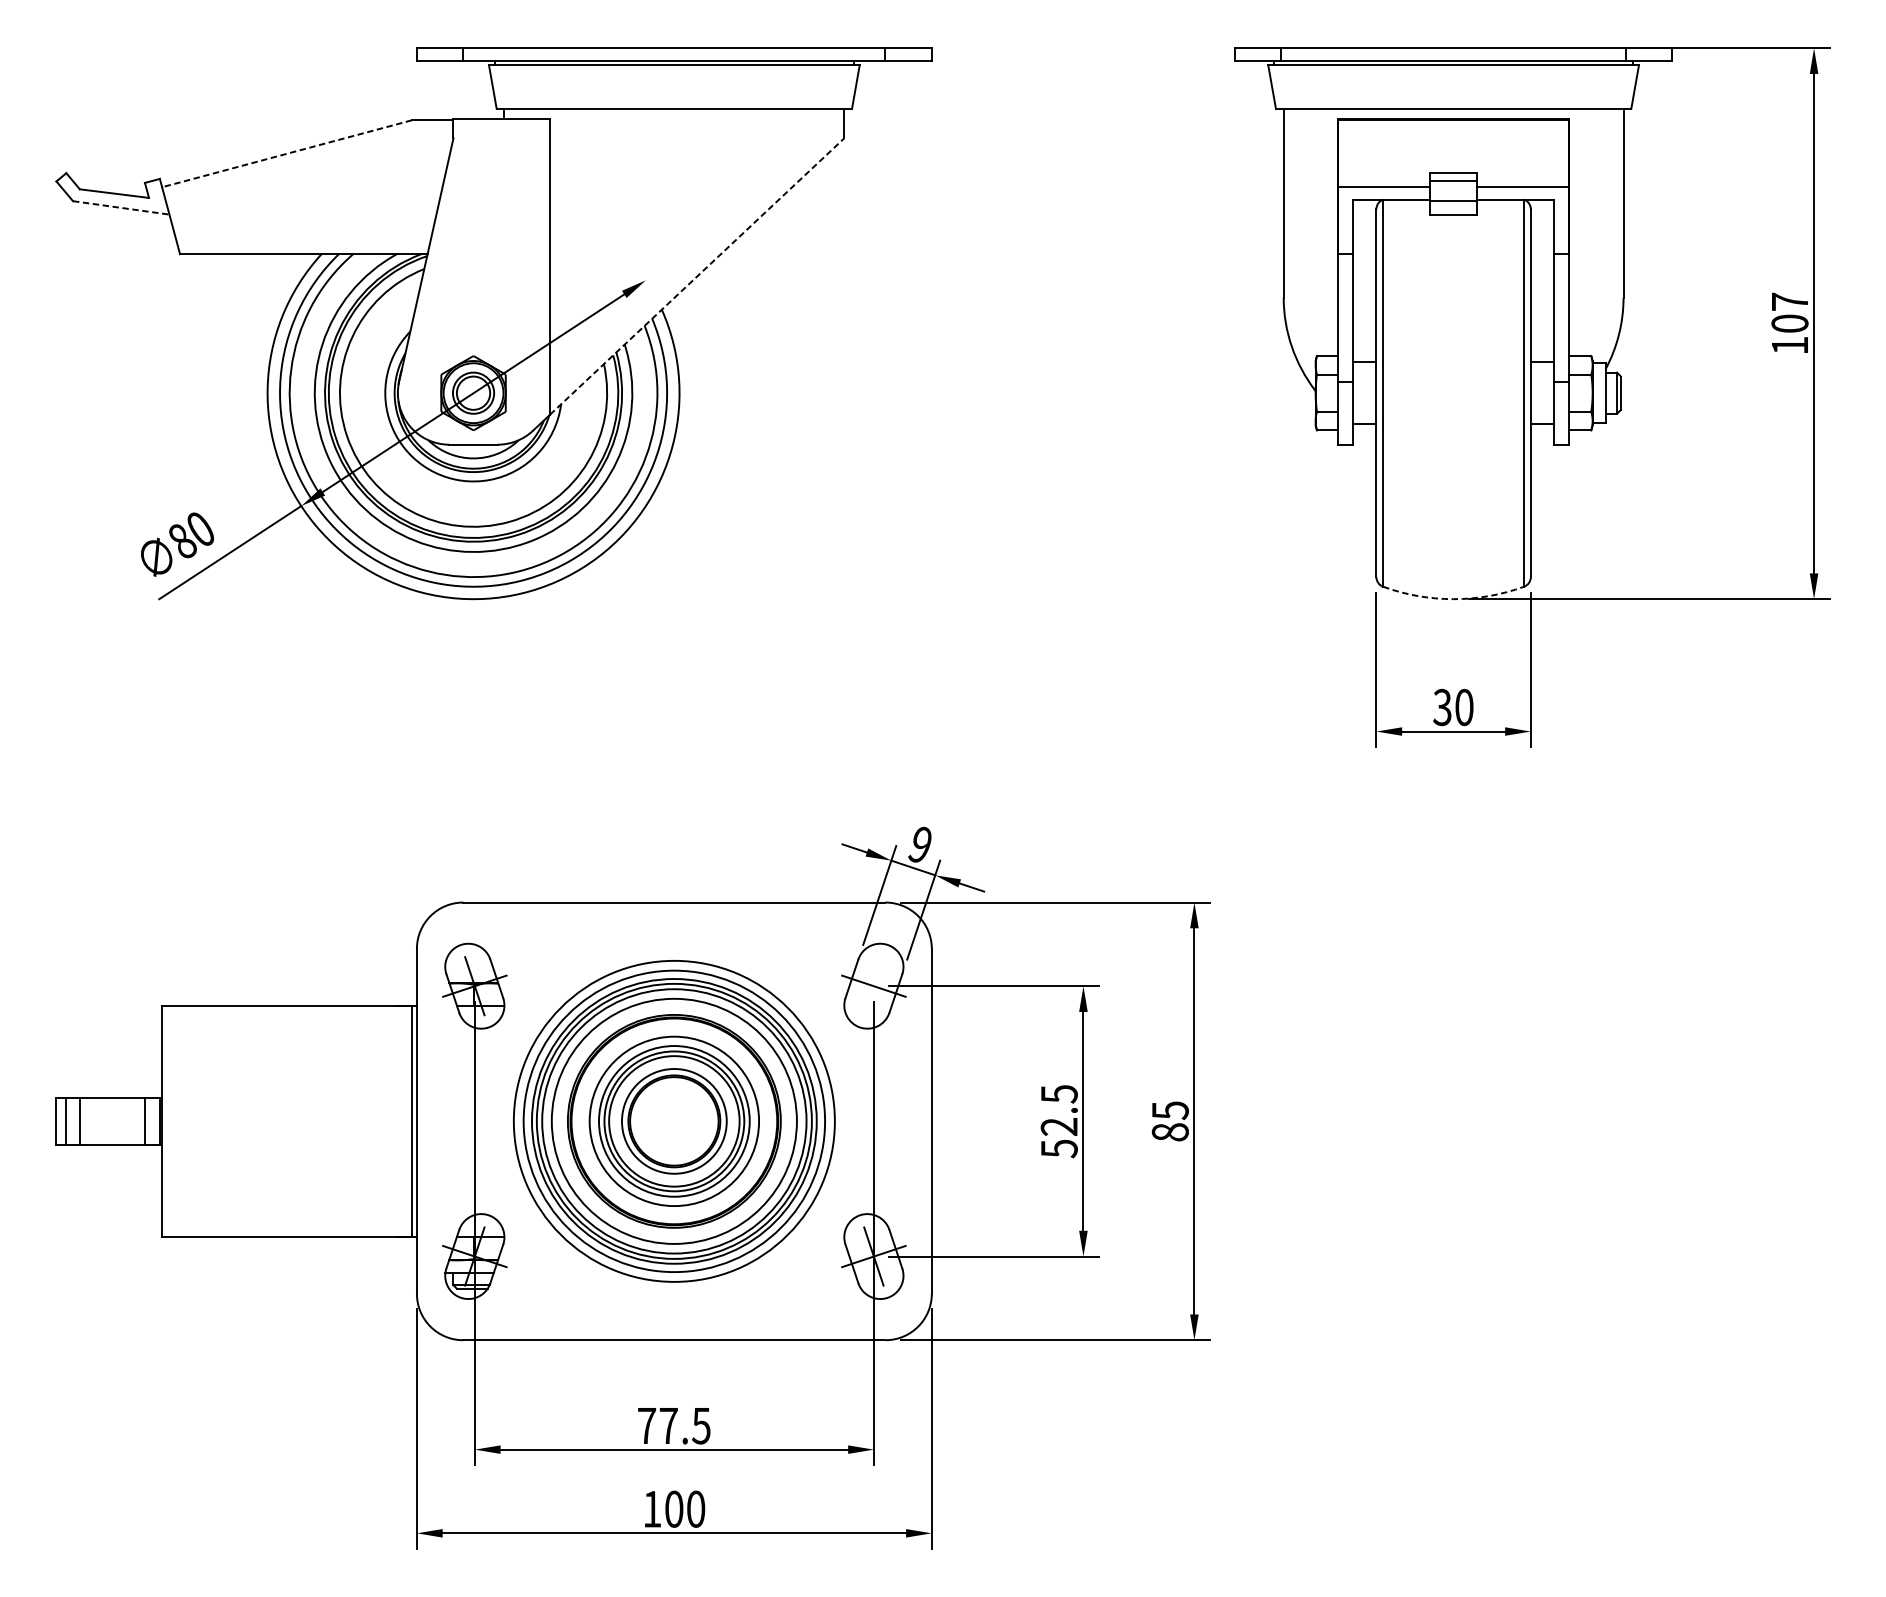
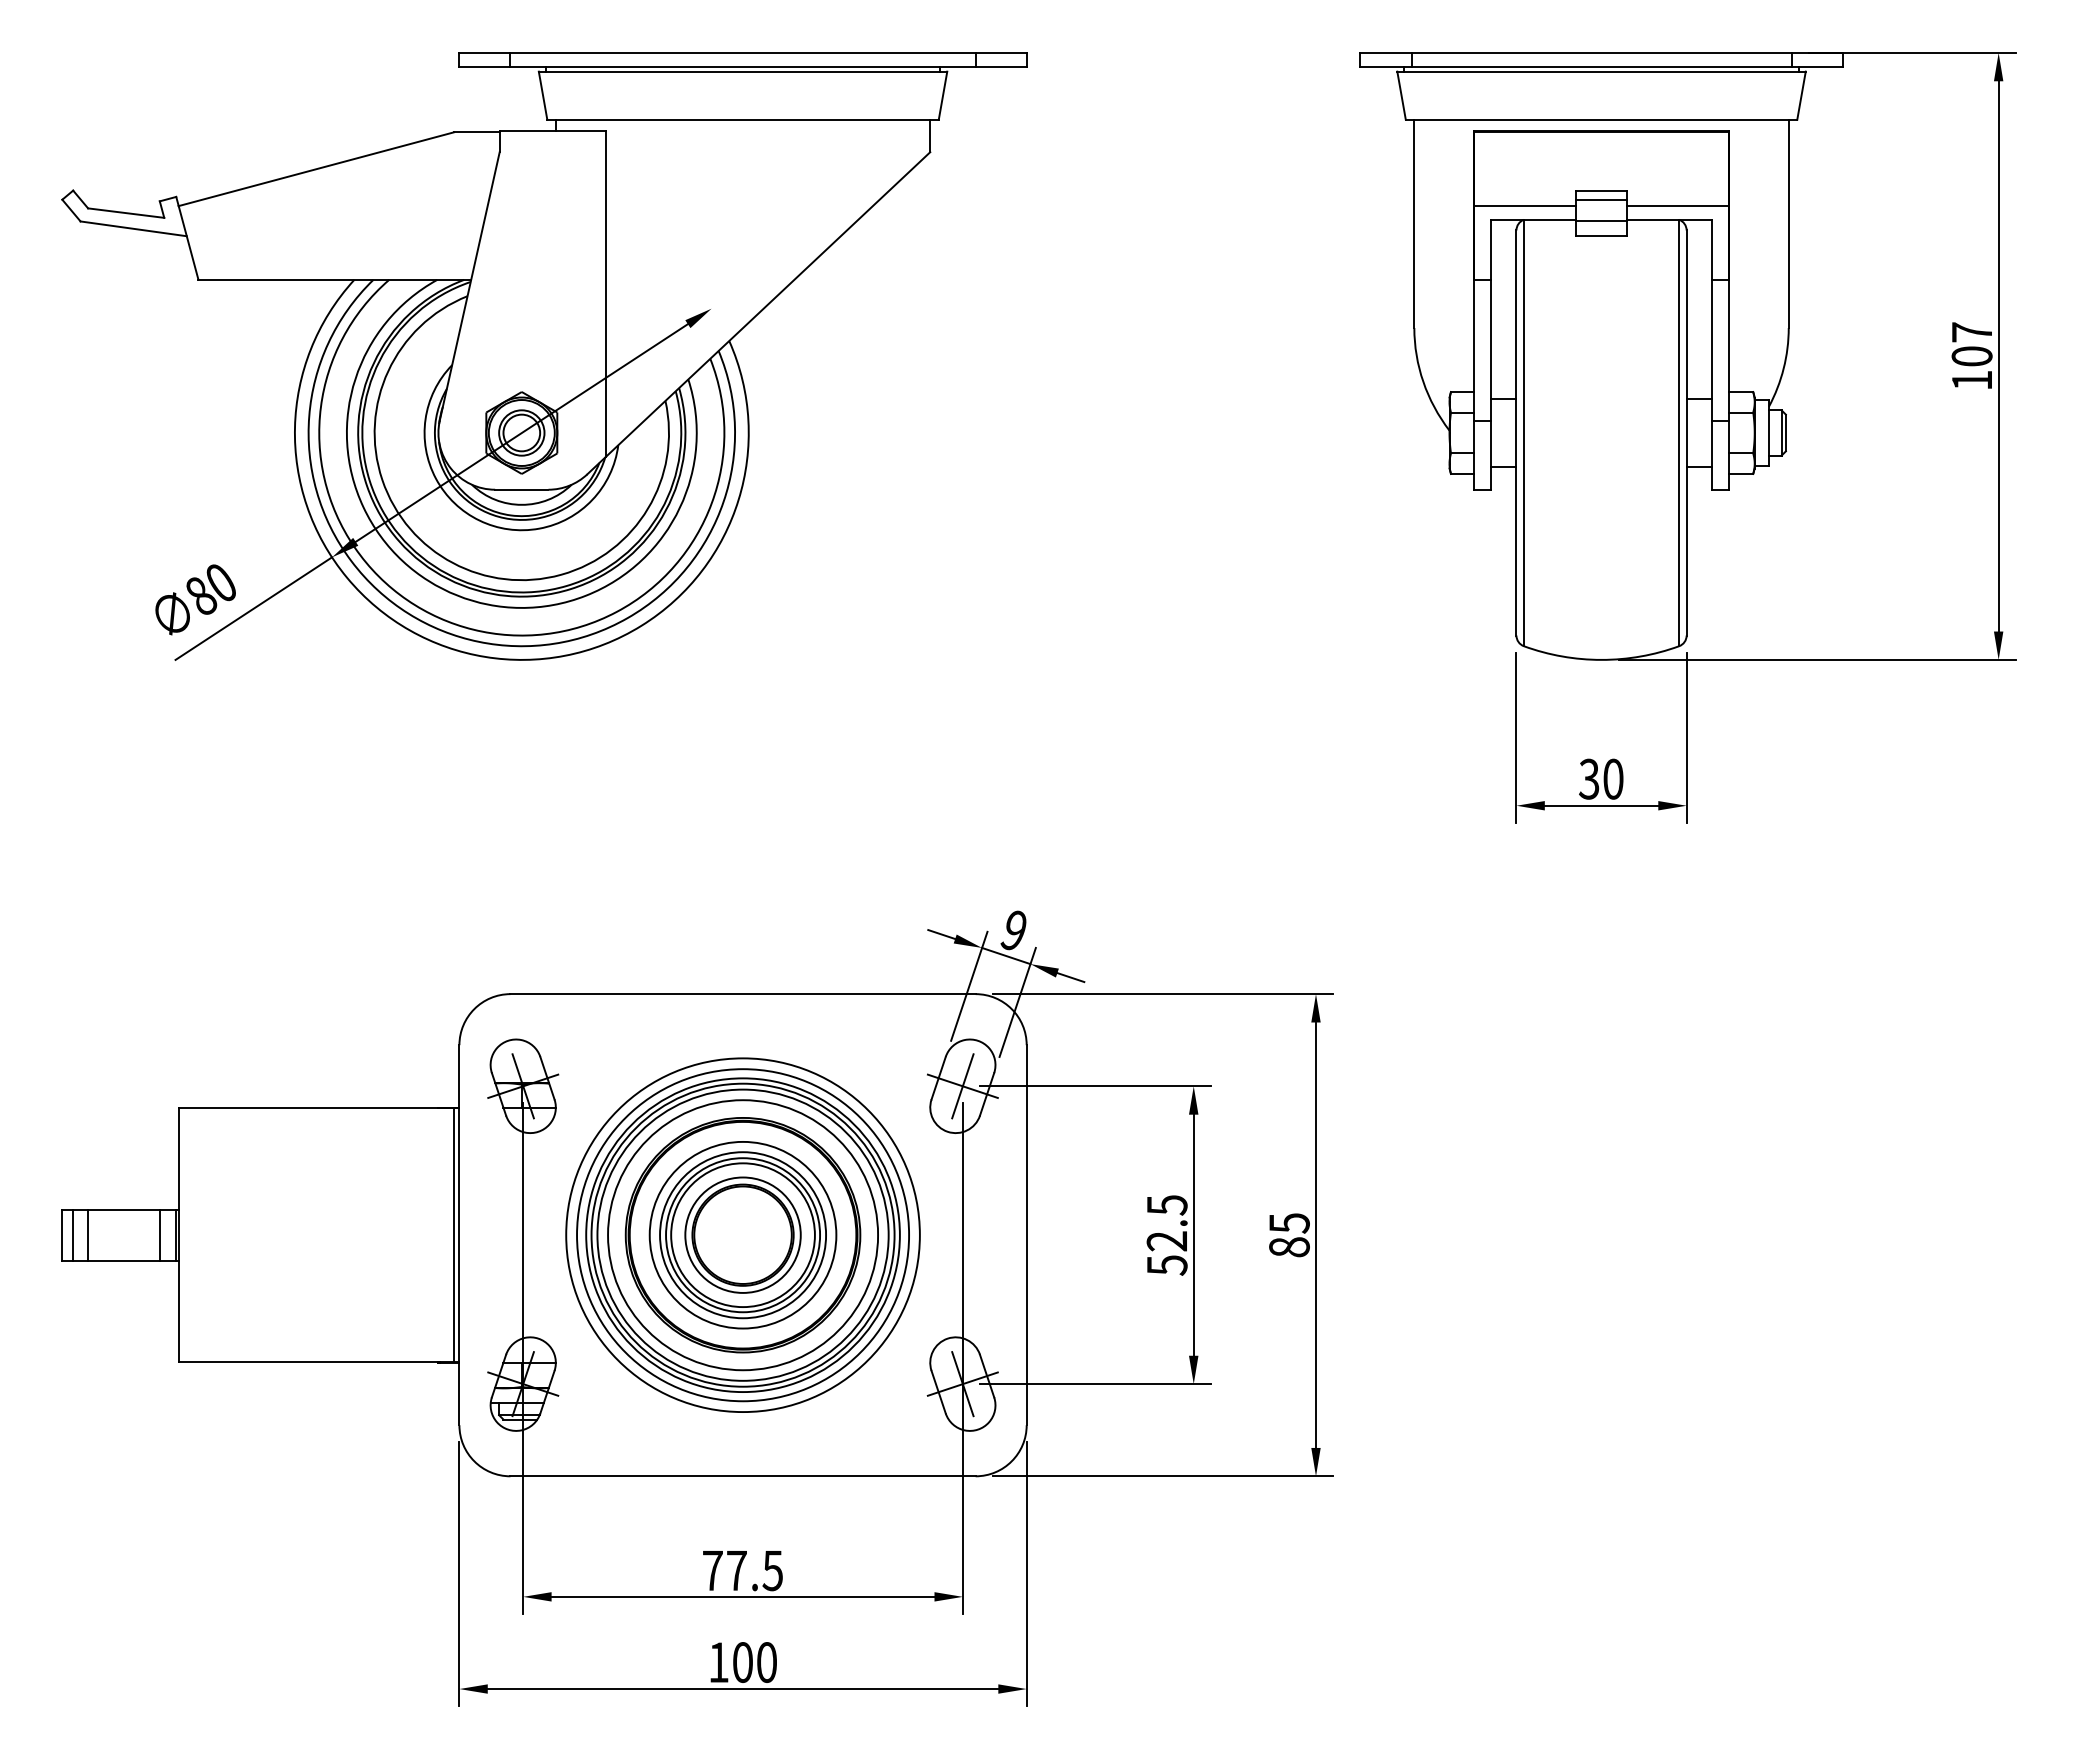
line: (286, 154) -> (315, 169), dashed -> solid
line: (121, 207) -> (133, 228), dashed -> solid
line: (697, 276) -> (768, 304), dashed -> solid
arc: (1453, 598) -> (1601, 659), dashed -> solid
line: (873, 986) -> (962, 1086), added

